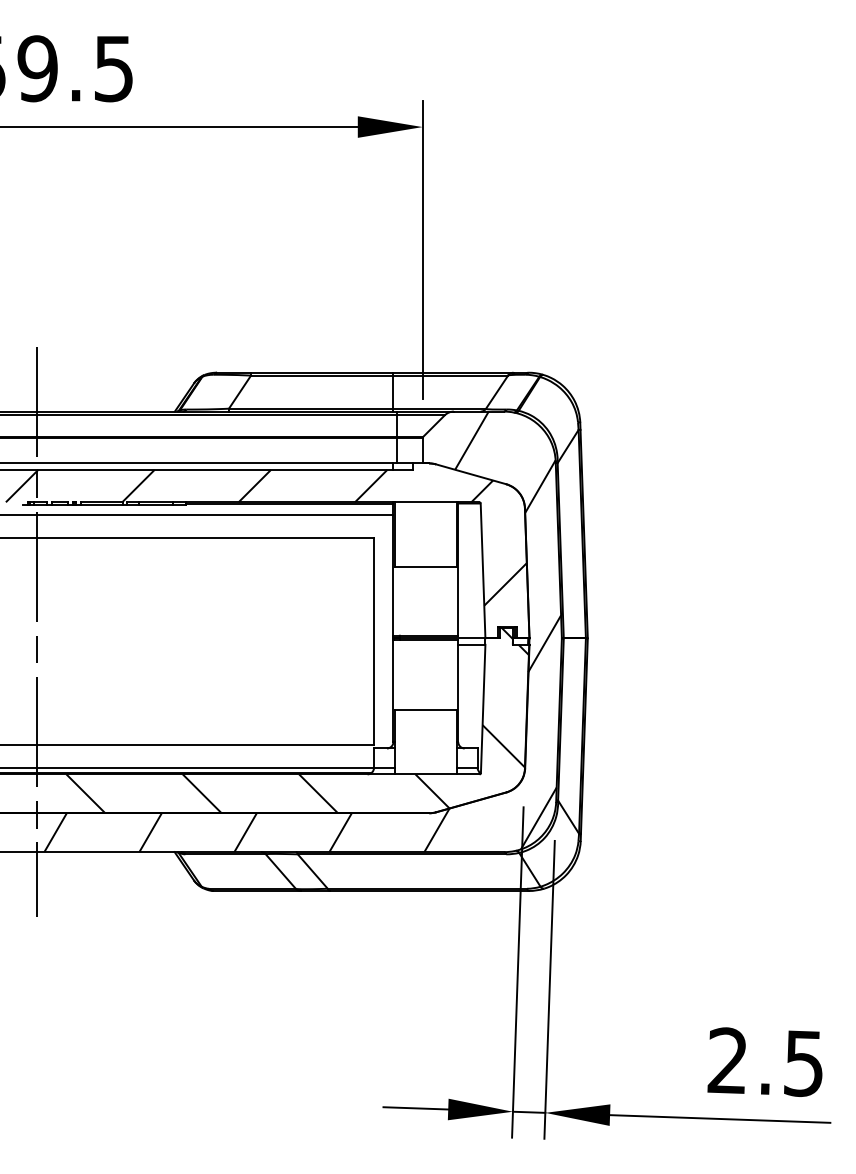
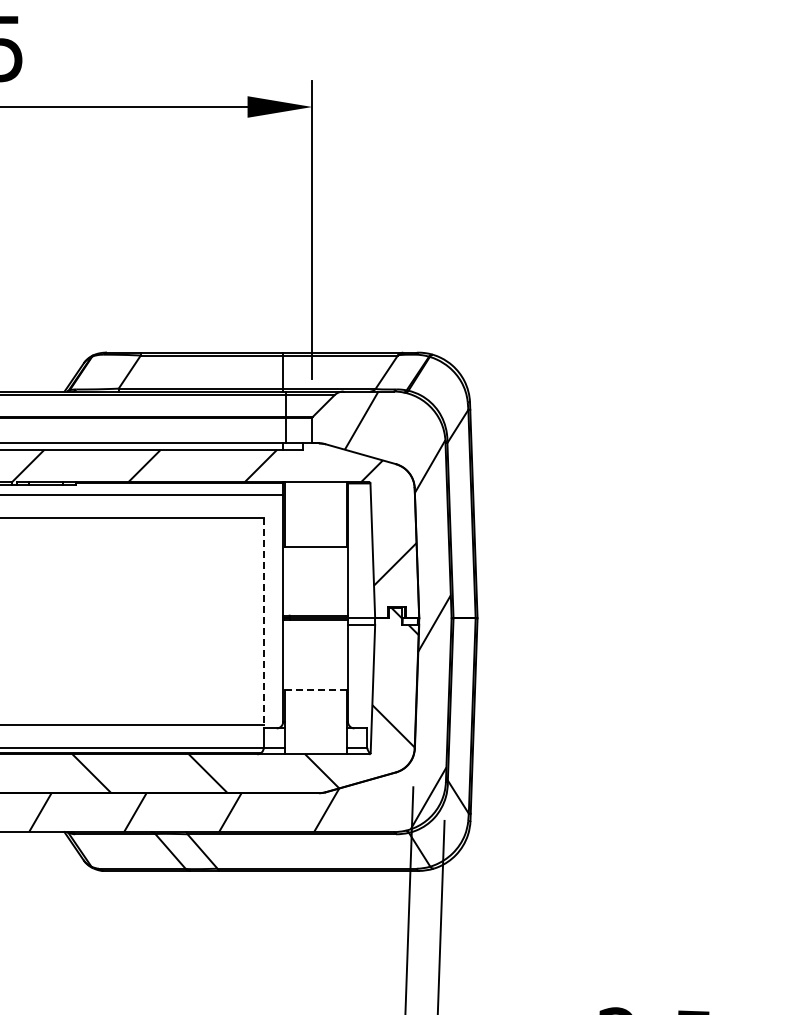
line: (374, 641) -> (264, 621), solid -> dashed
line: (426, 709) -> (316, 689), solid -> dashed

